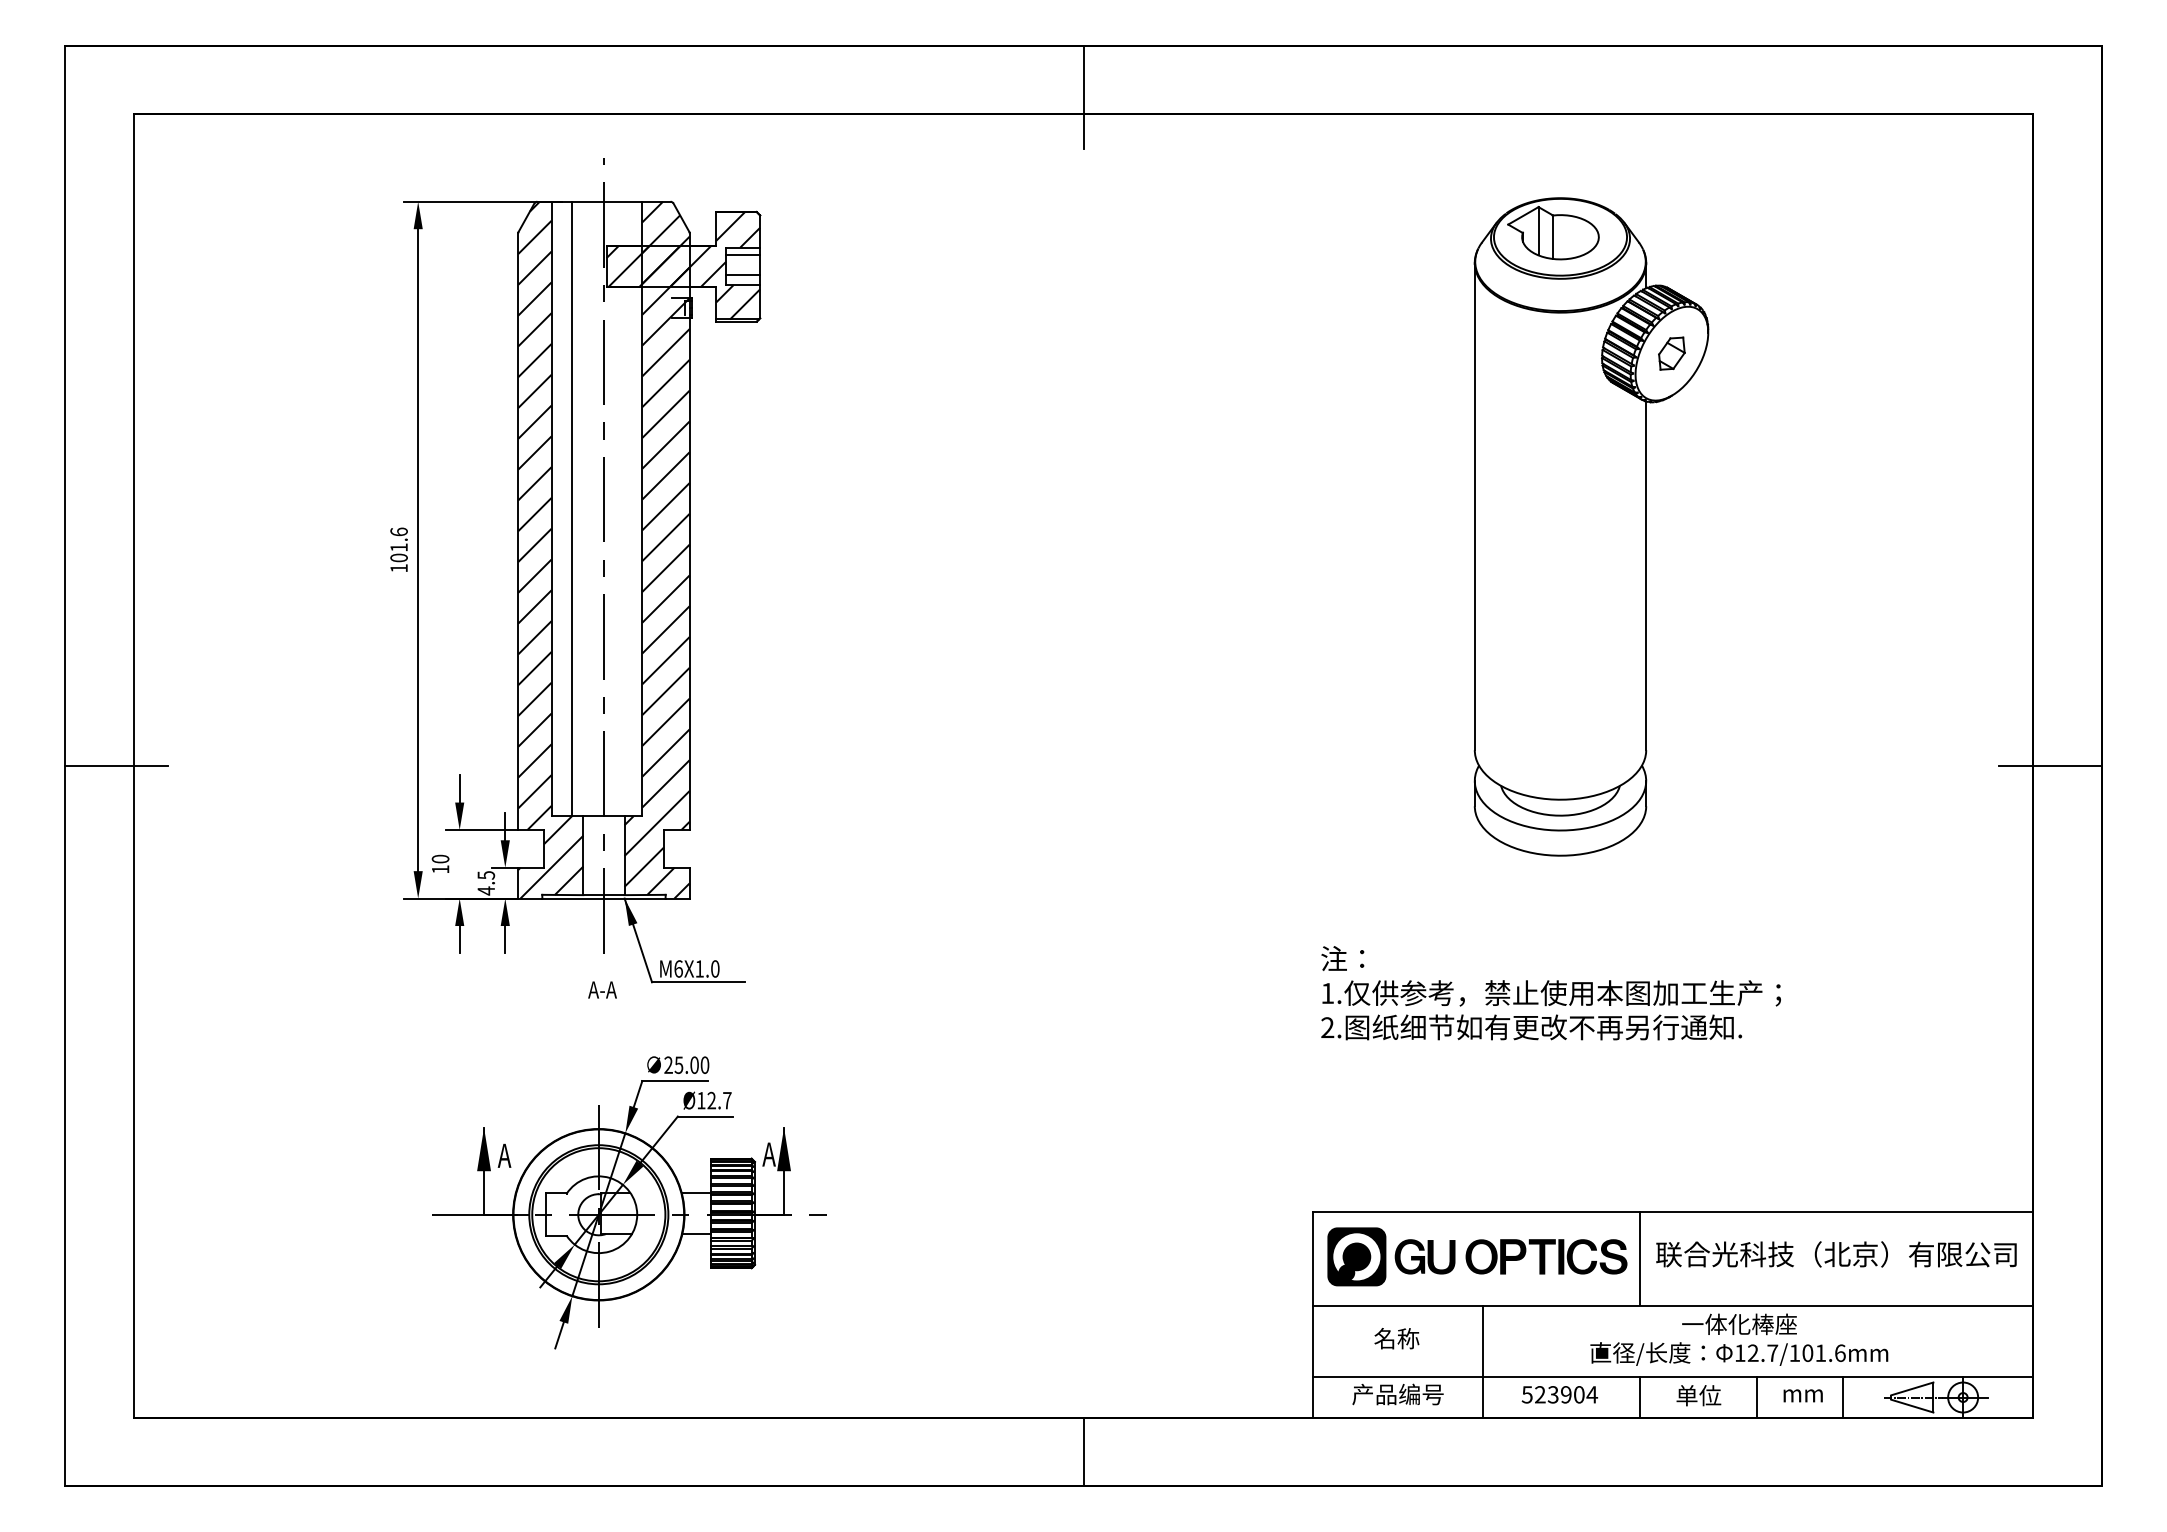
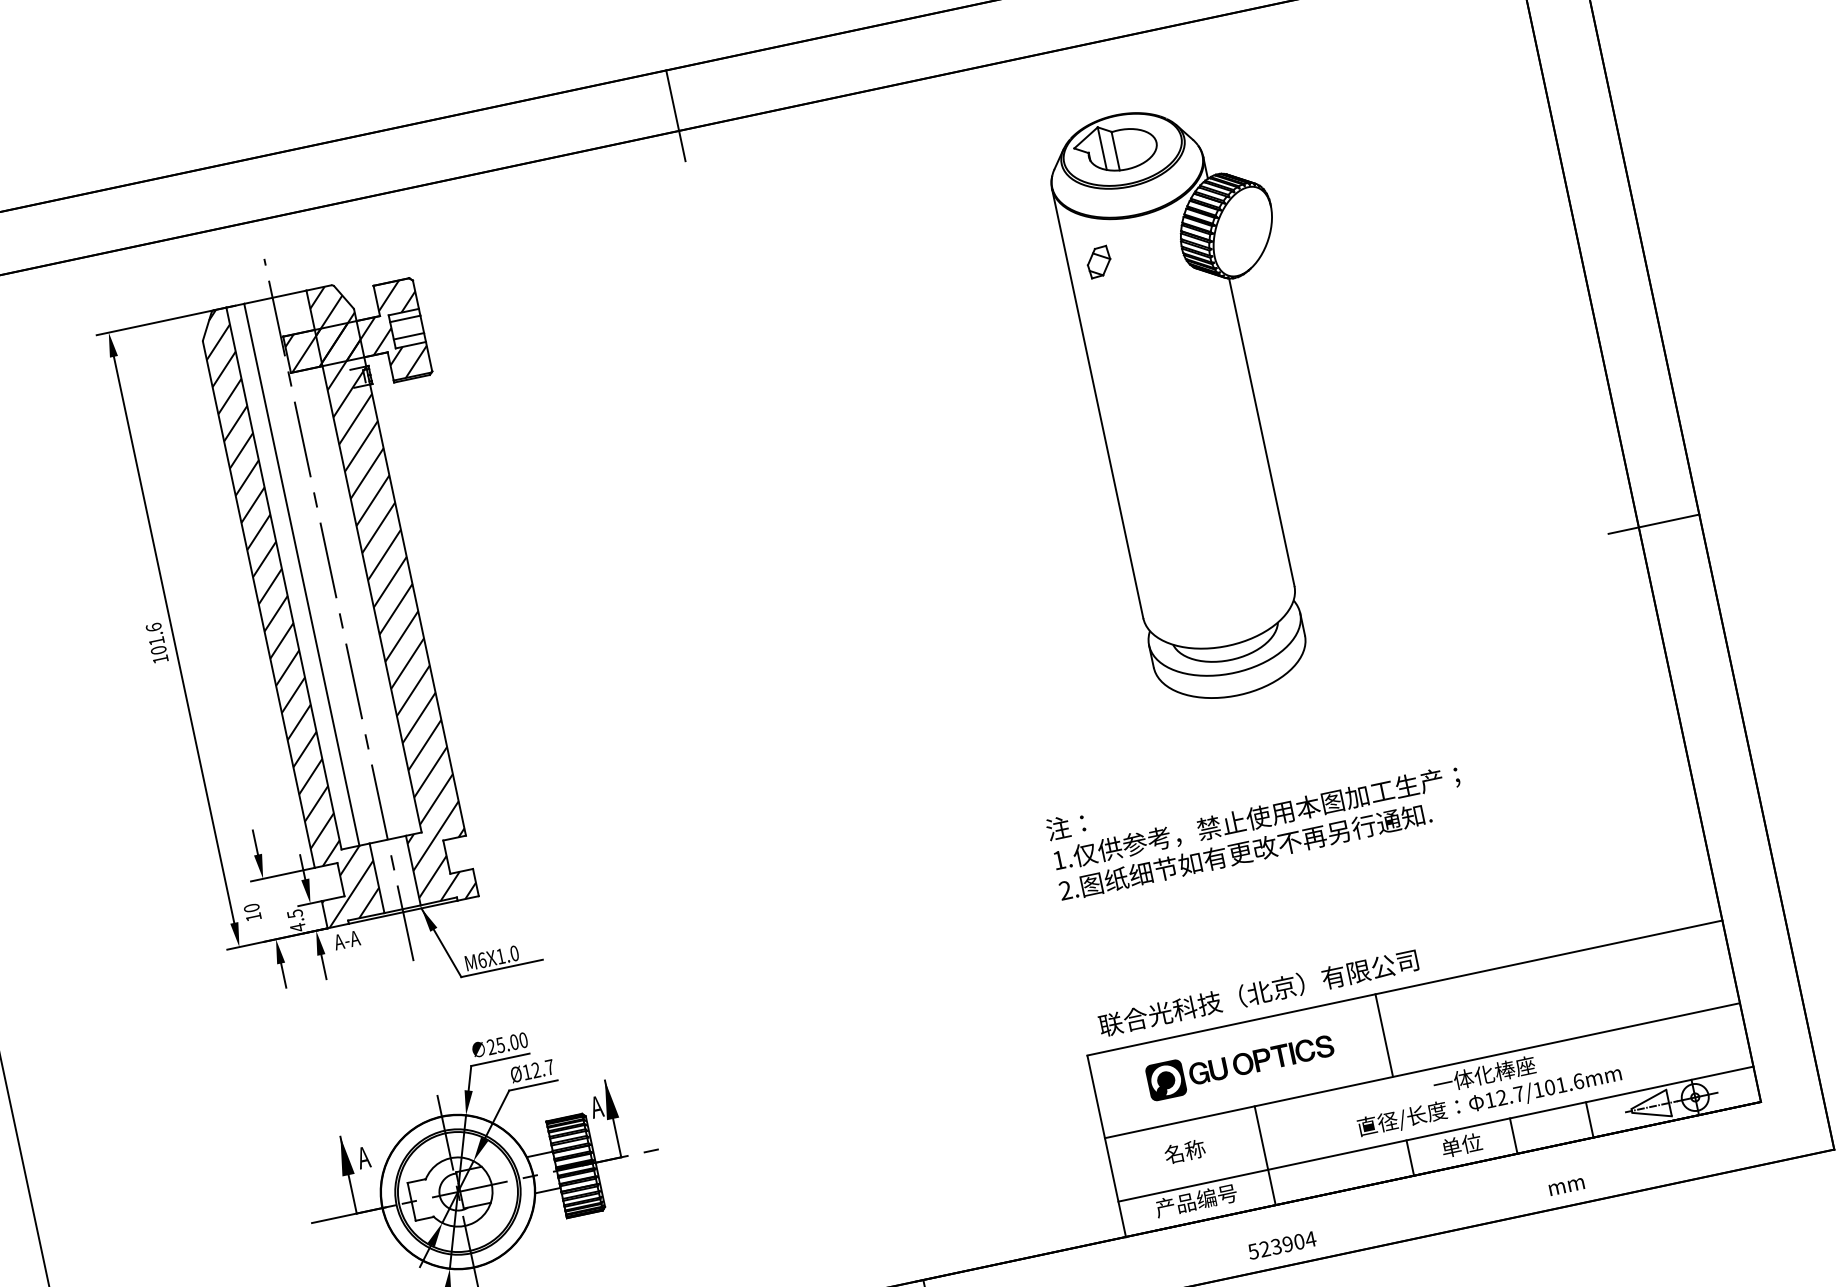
part: (1671, 353) -> (1098, 262), moved
text: (602, 989) -> (346, 939), moved
text: (1836, 1254) -> (1258, 993), moved
part: (1477, 1256) -> (1240, 1064), size x0.7
text: (1559, 1394) -> (1281, 1245), moved
text: (1802, 1395) -> (1566, 1186), moved

